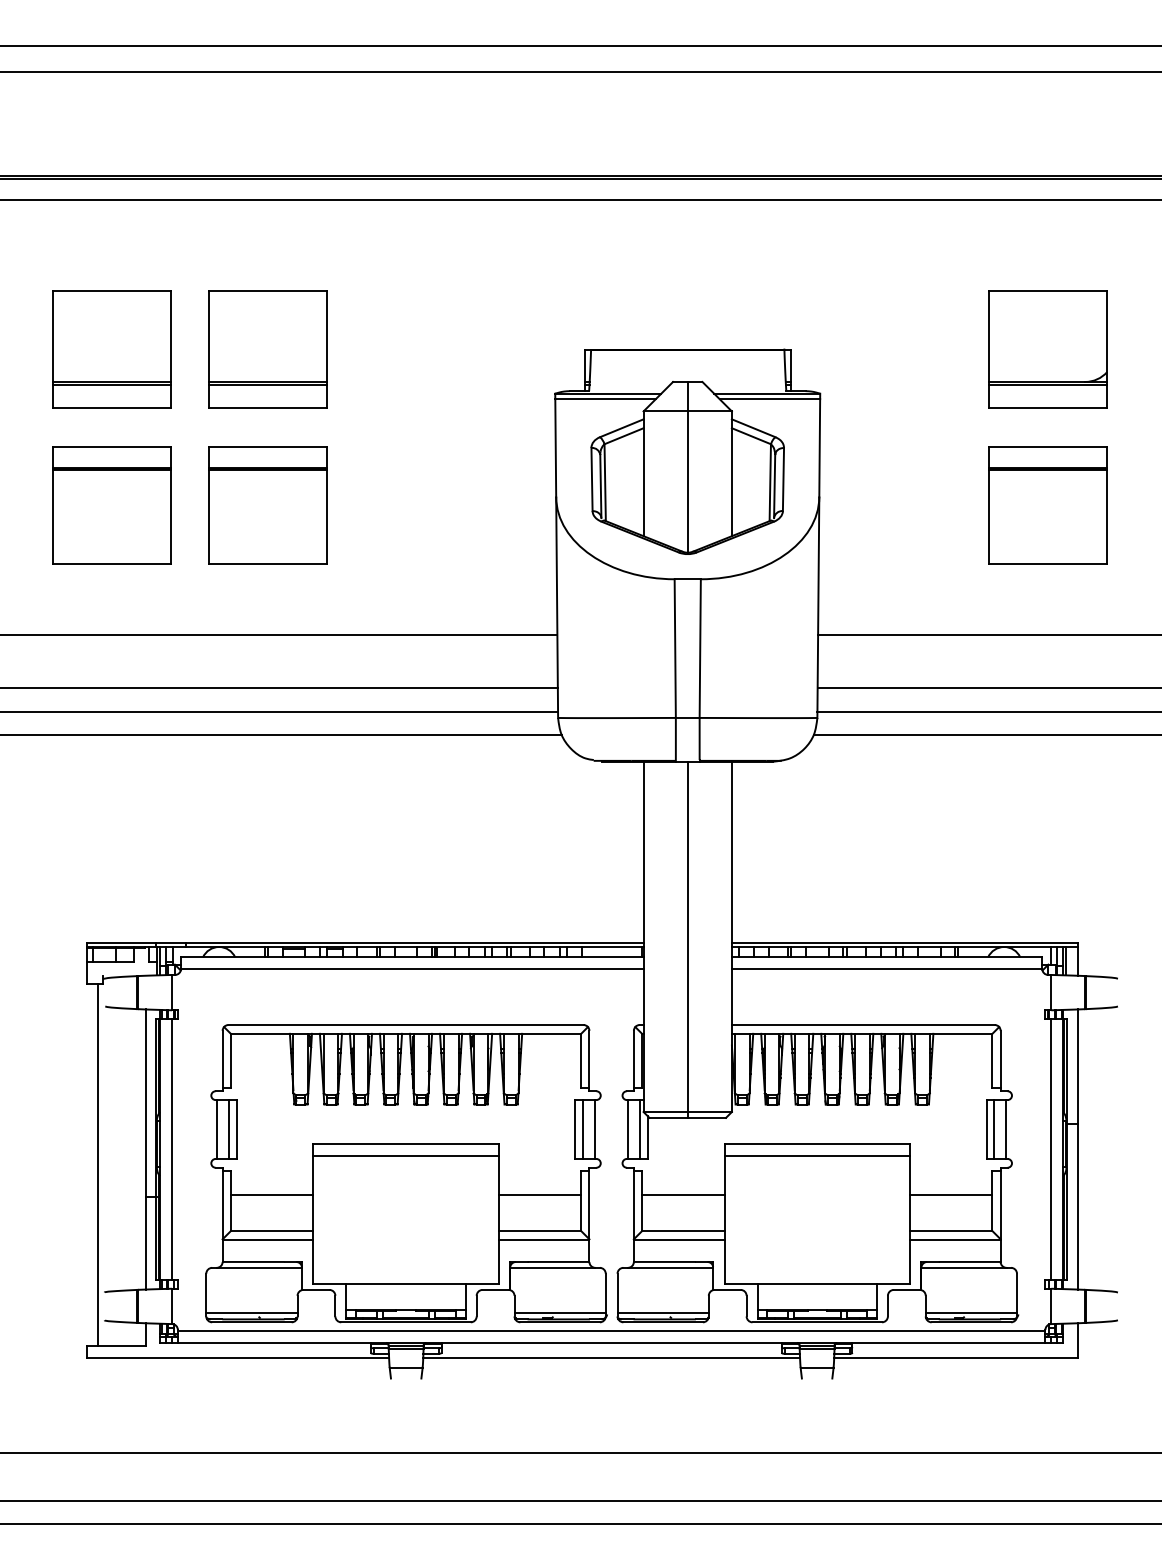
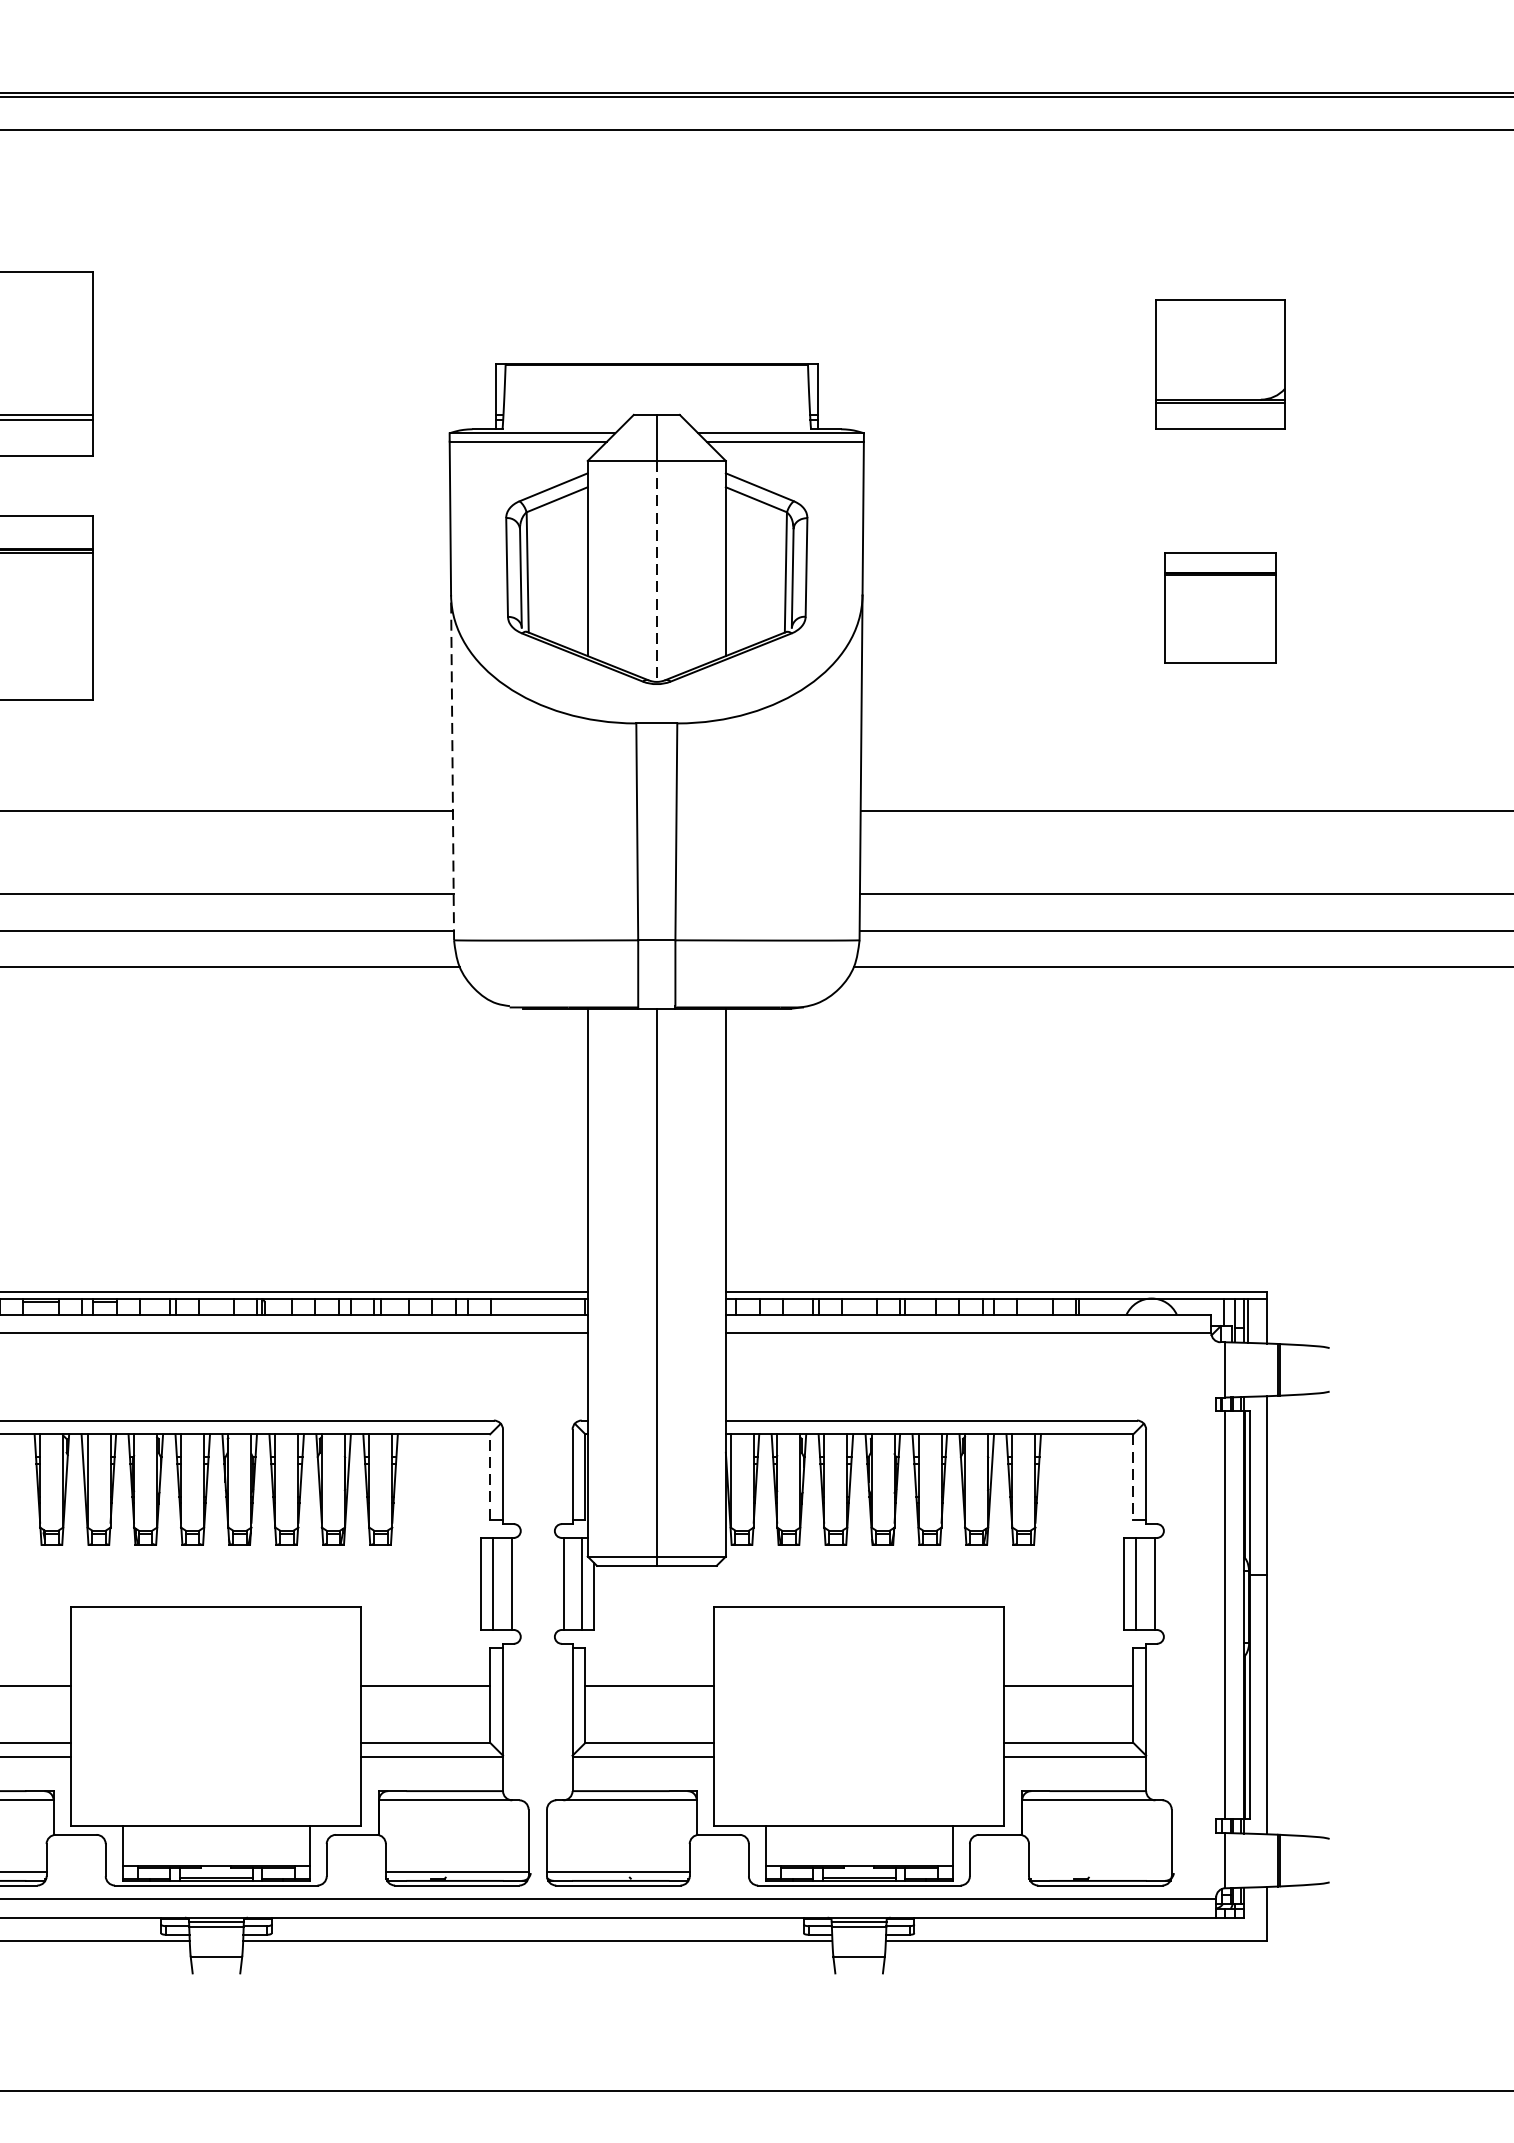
part: (1047, 349) -> (1219, 364), size x0.7
line: (687, 482) -> (656, 572), solid -> dashed
part: (1047, 505) -> (1219, 608), size x0.6
line: (557, 607) -> (453, 767), solid -> dashed
line: (581, 1060) -> (490, 1476), solid -> dashed
line: (992, 1061) -> (1133, 1477), solid -> dashed
line: (405, 1156) -> (215, 1626), removed
line: (817, 1156) -> (859, 1626), removed
line: (971, 1313) -> (1100, 1871), removed

